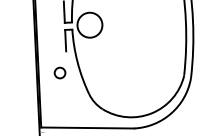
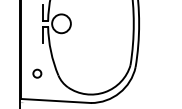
circle: (60, 72) -> (37, 73), moved

